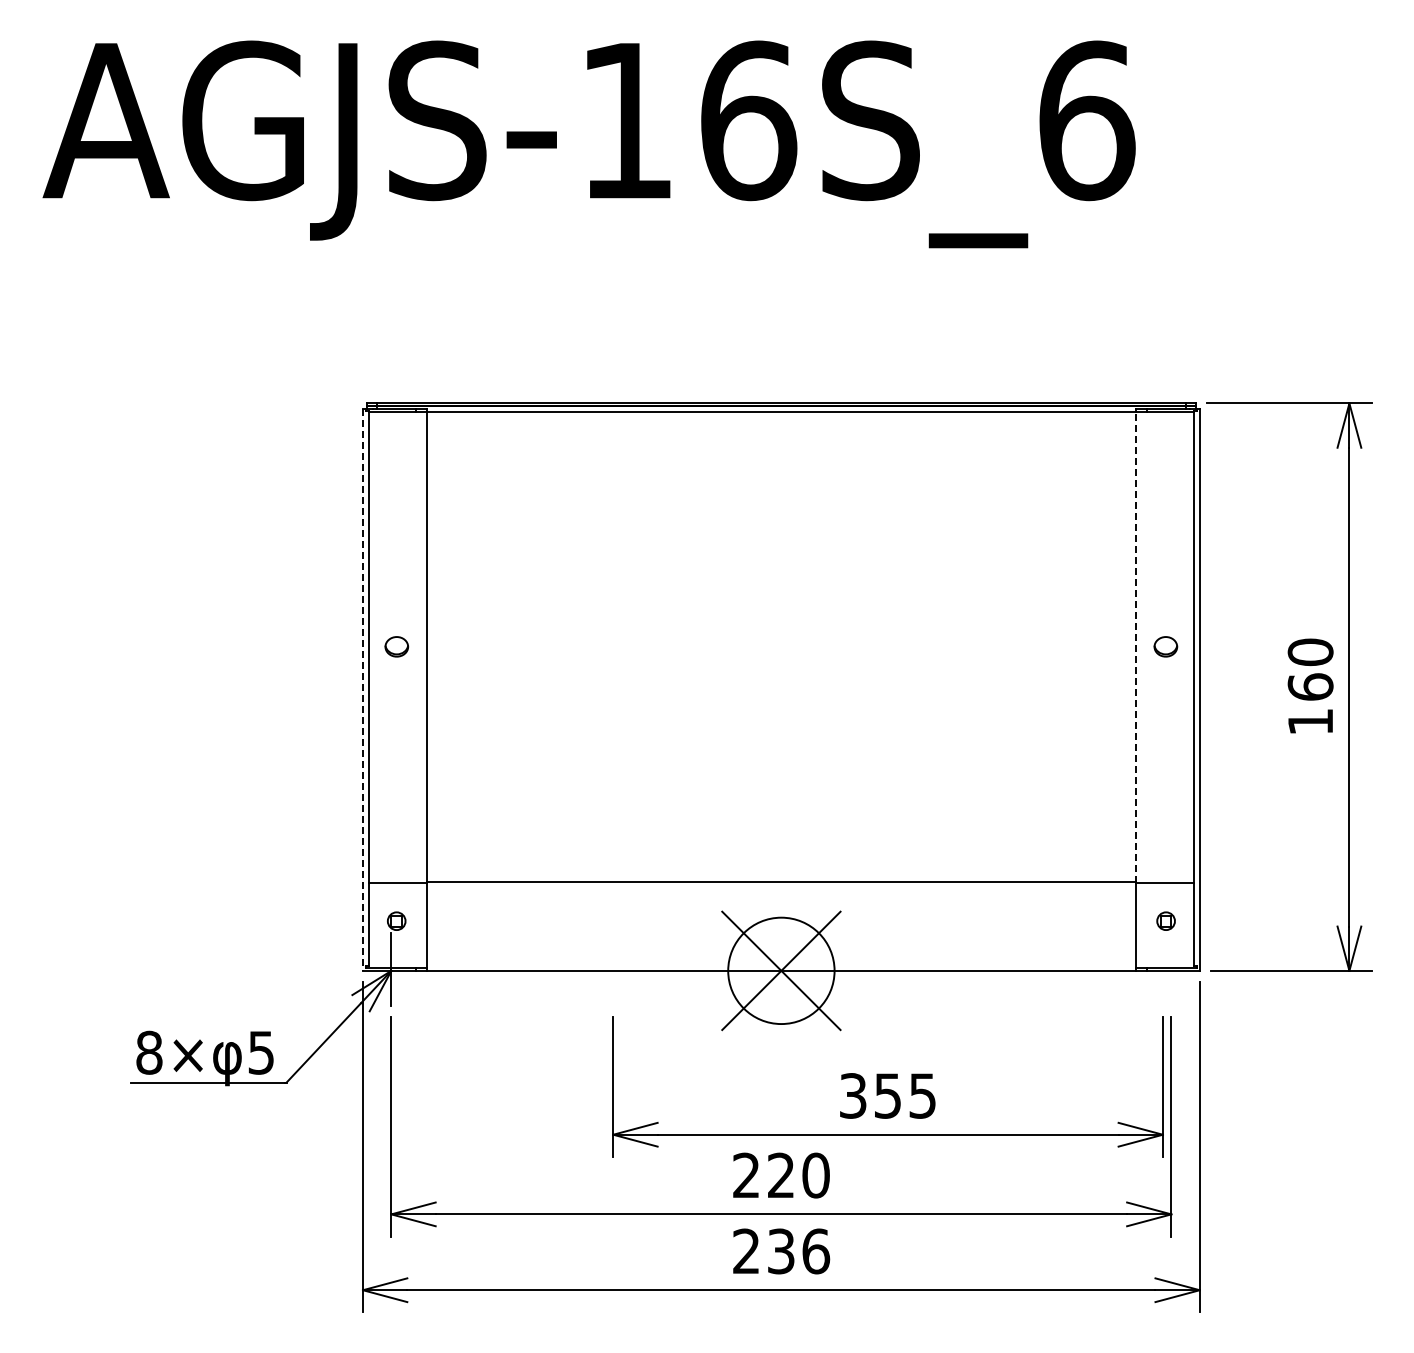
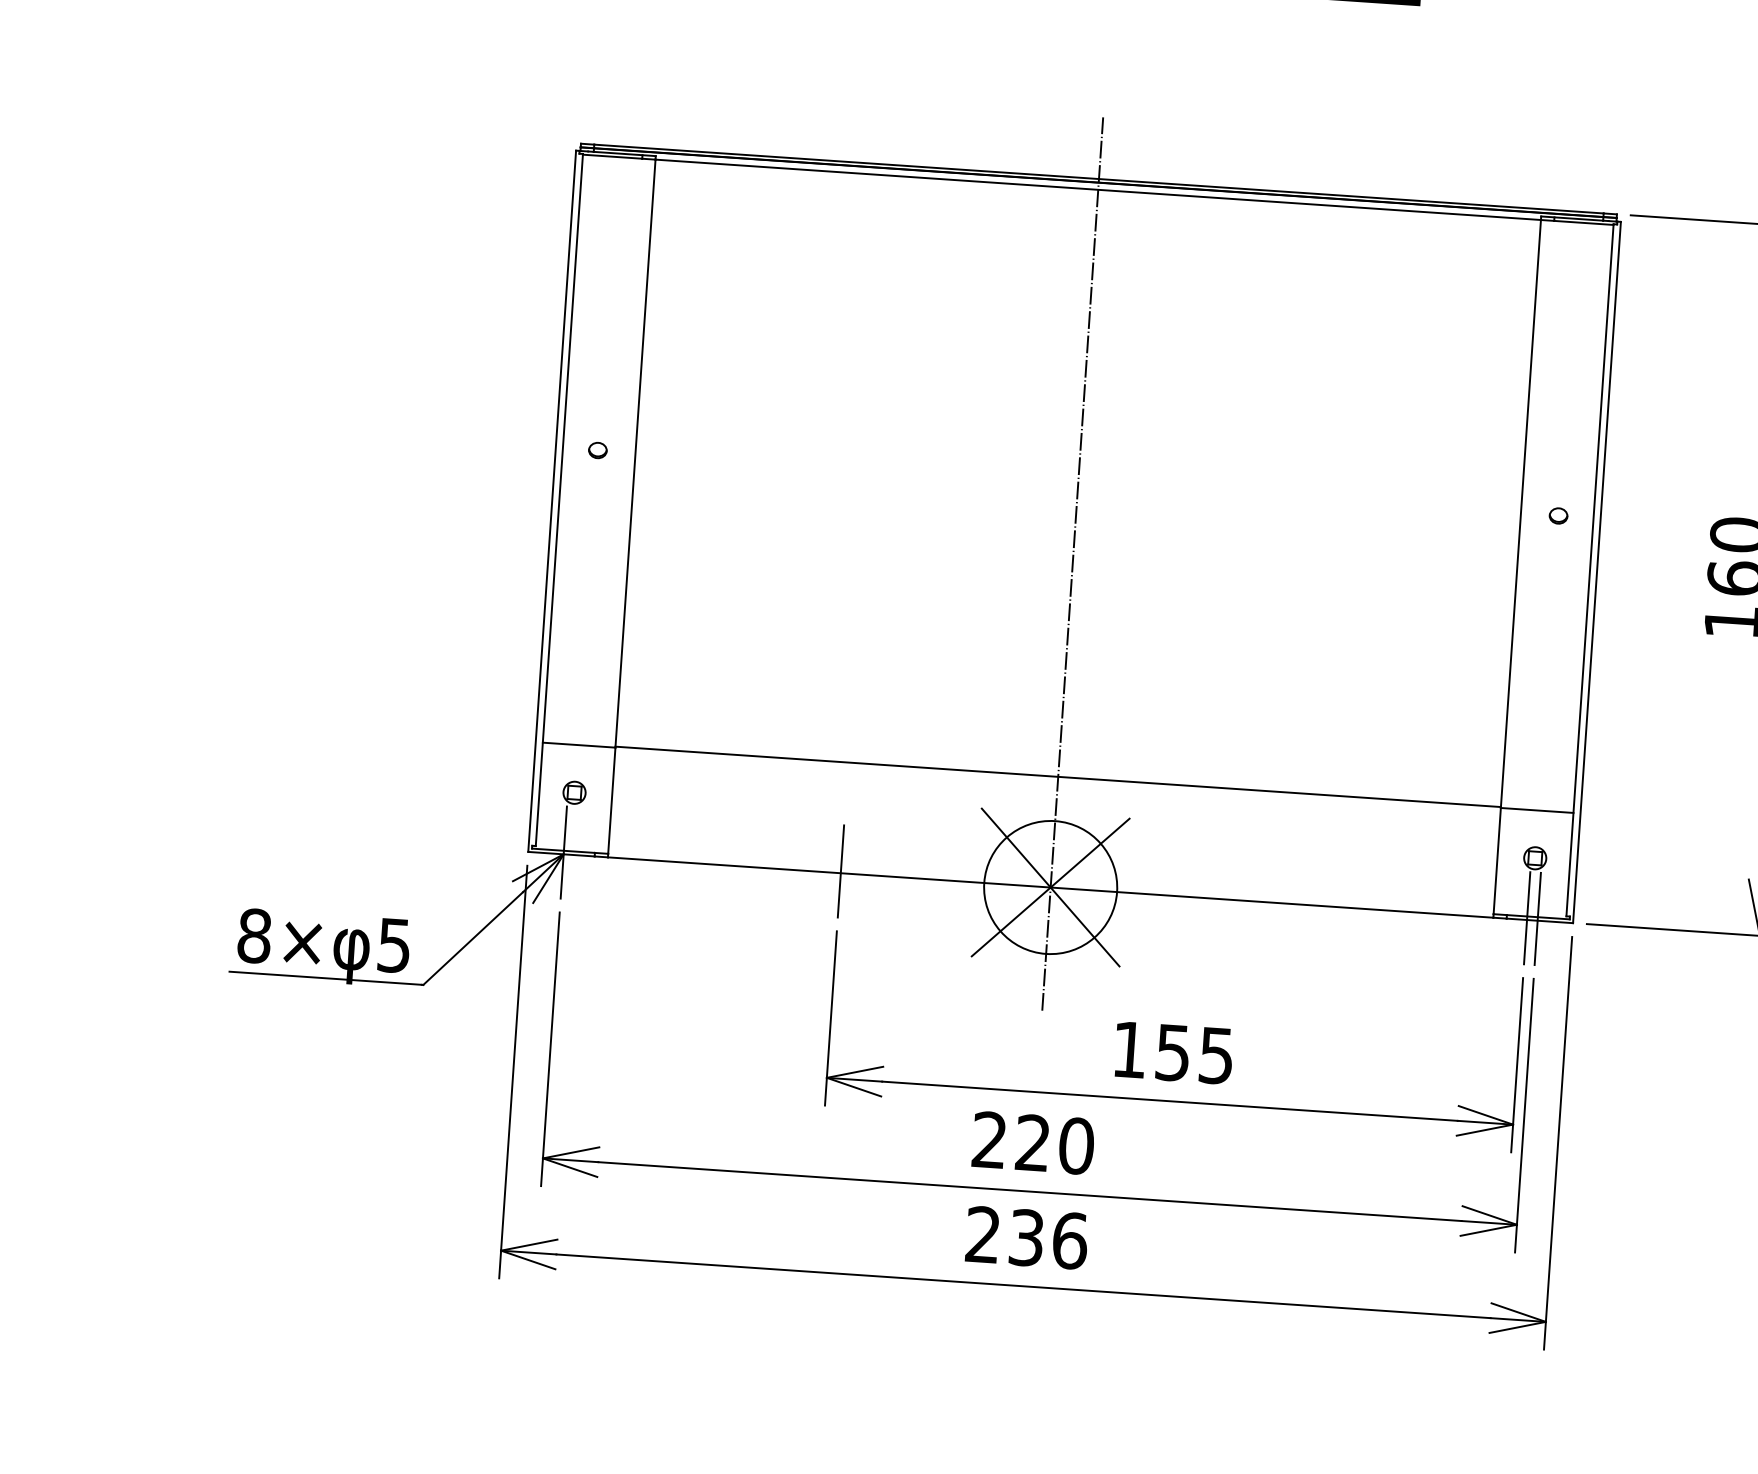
part: (396, 647) -> (597, 451), size x0.62
line: (1135, 647) -> (1520, 513), dashed -> solid
part: (1166, 647) -> (1559, 516), size x0.62
line: (363, 690) -> (552, 501), dashed -> solid
line: (781, 711) -> (1072, 563), added
line: (613, 969) -> (841, 871), added
line: (1162, 969) -> (1526, 918), added
line: (1171, 969) -> (1537, 919), added
text: (853, 1095) -> (1130, 1049), 355 -> 155

